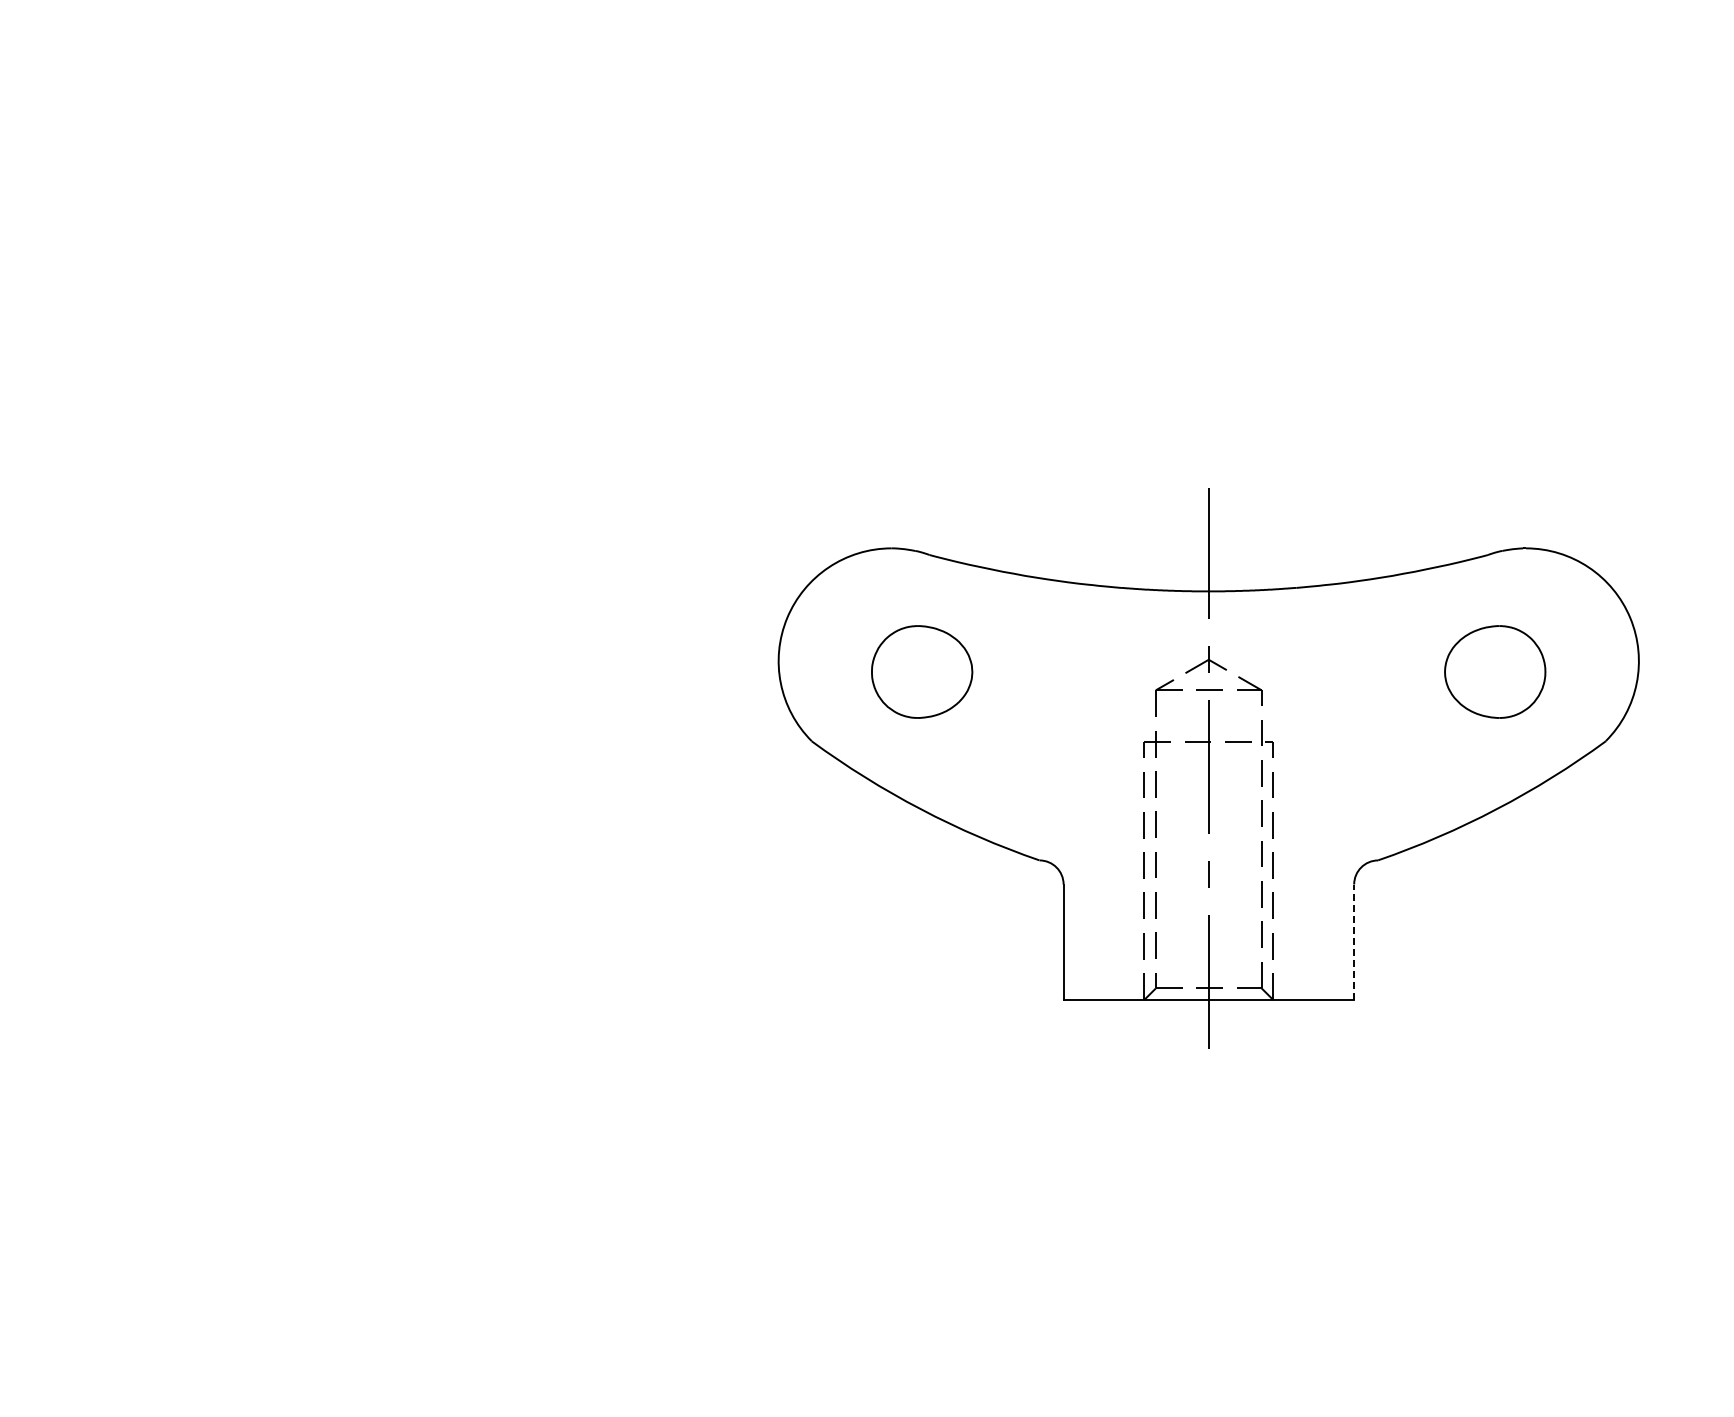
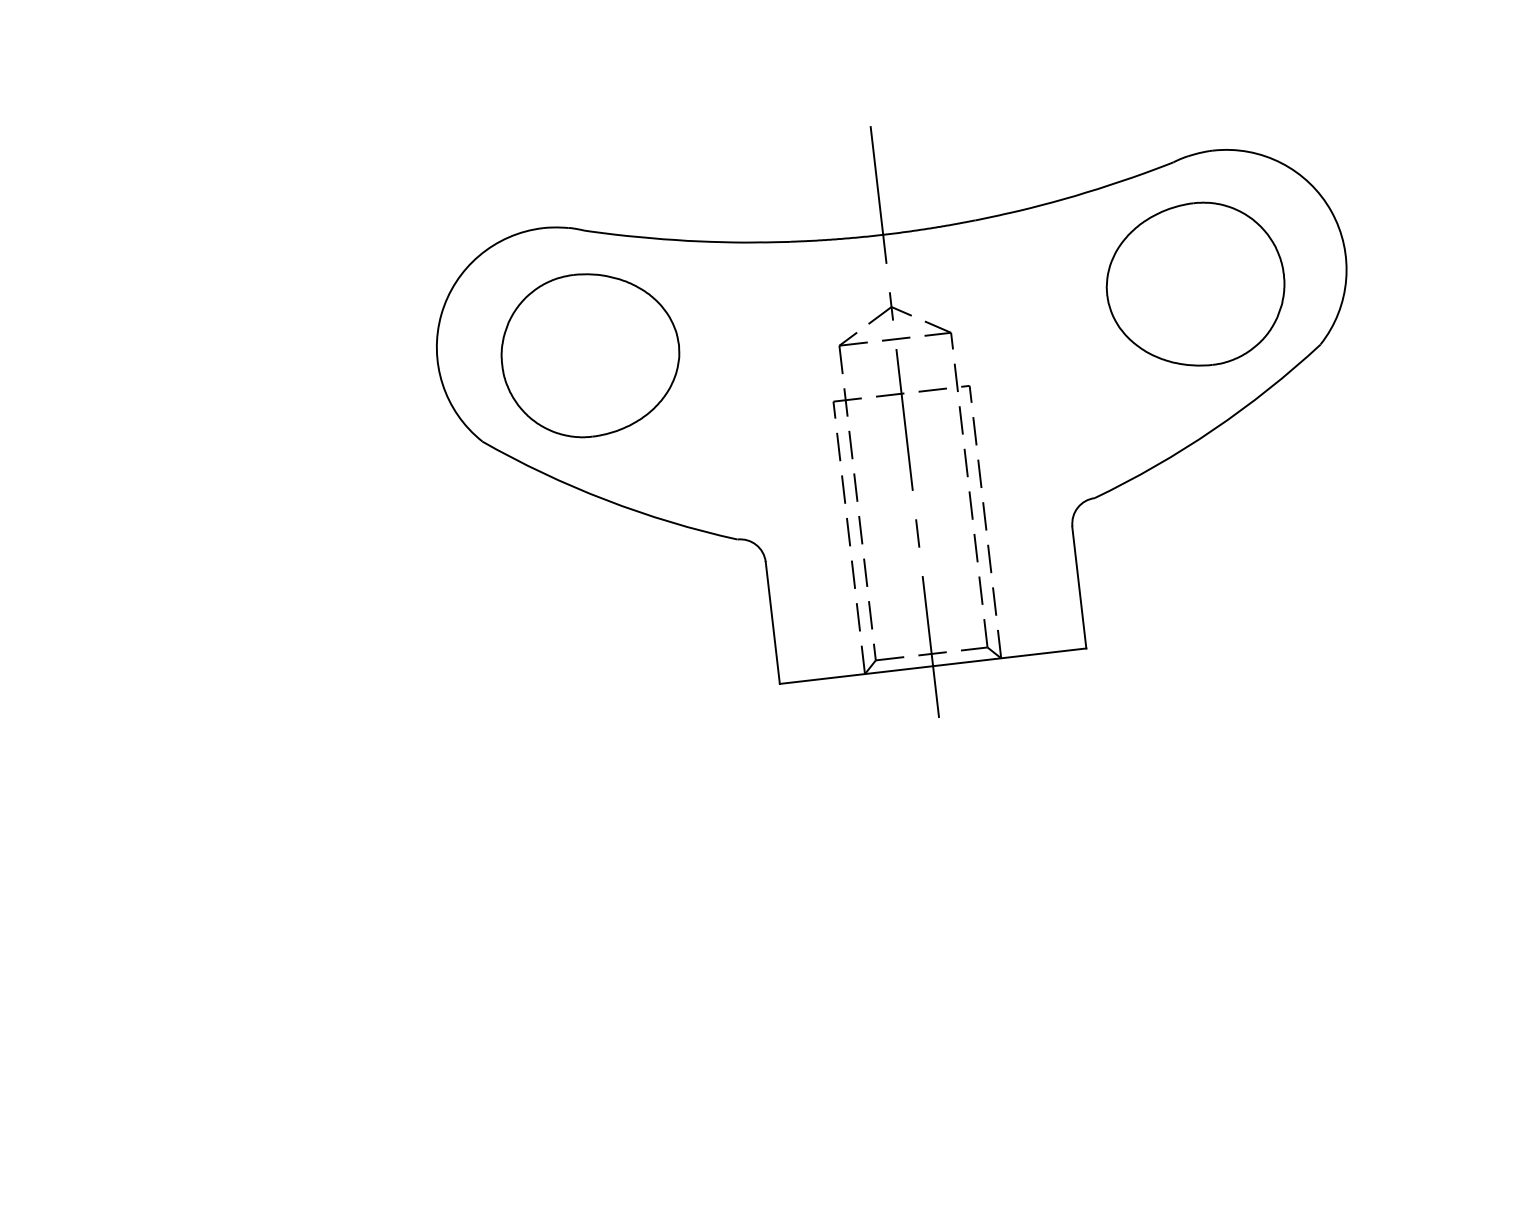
part: (921, 671) -> (589, 354), size x1.67
part: (1494, 671) -> (1194, 284), size x1.67
line: (1353, 942) -> (1078, 587), dashed -> solid

